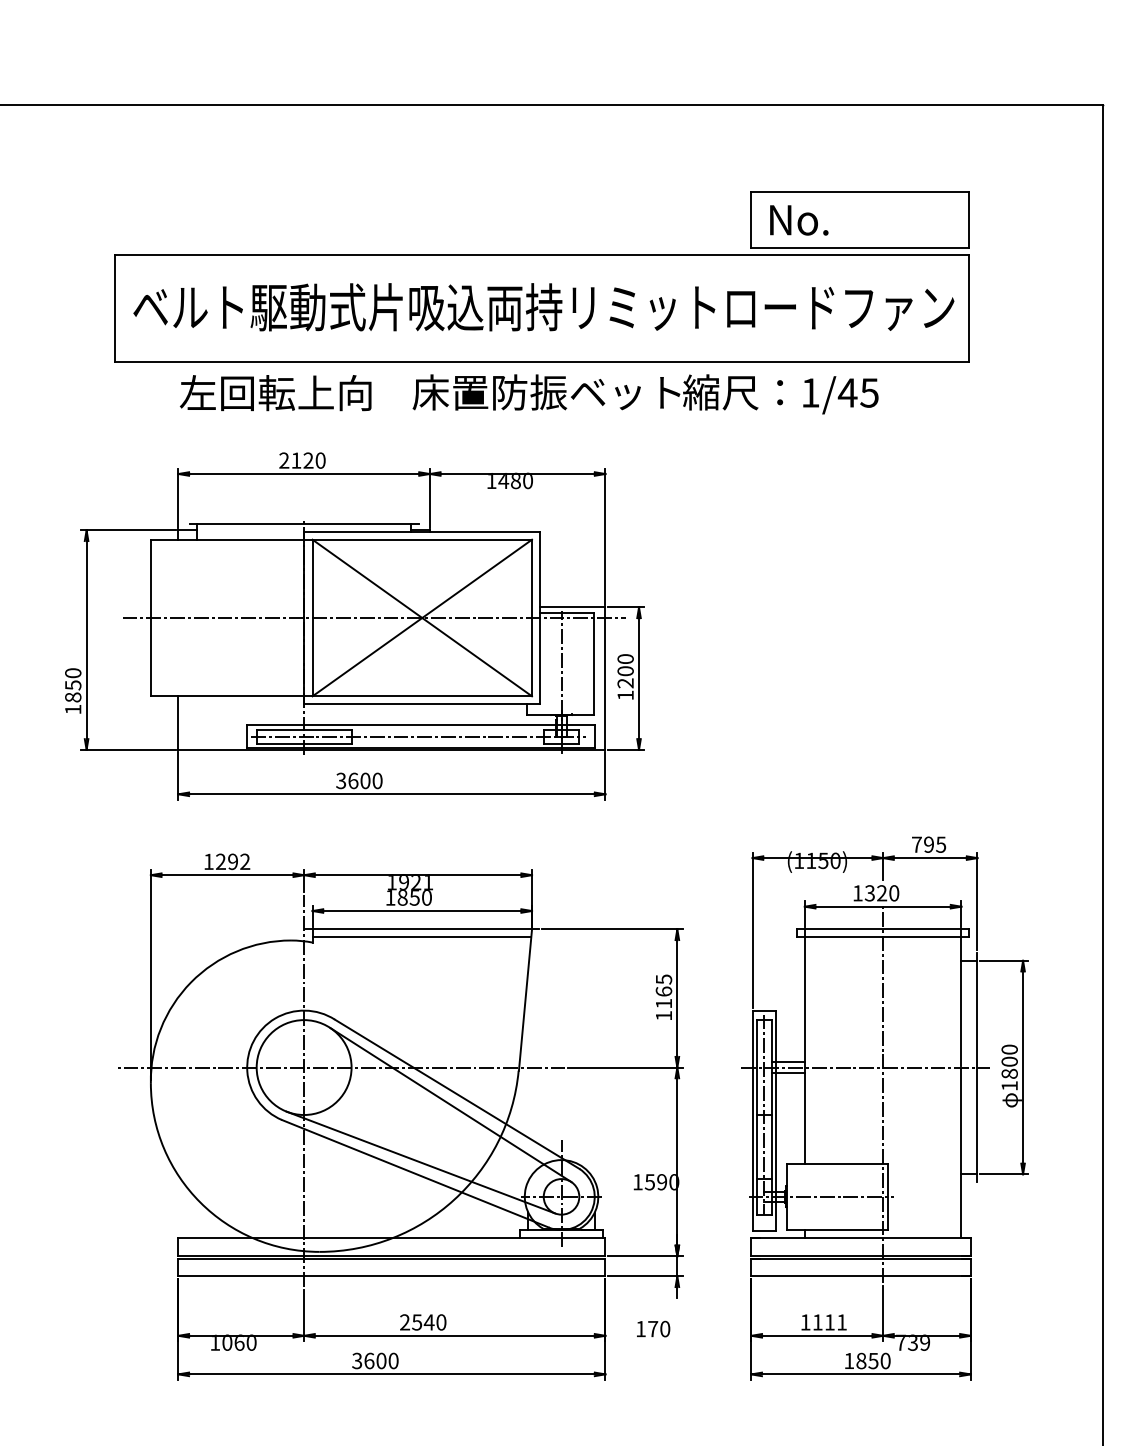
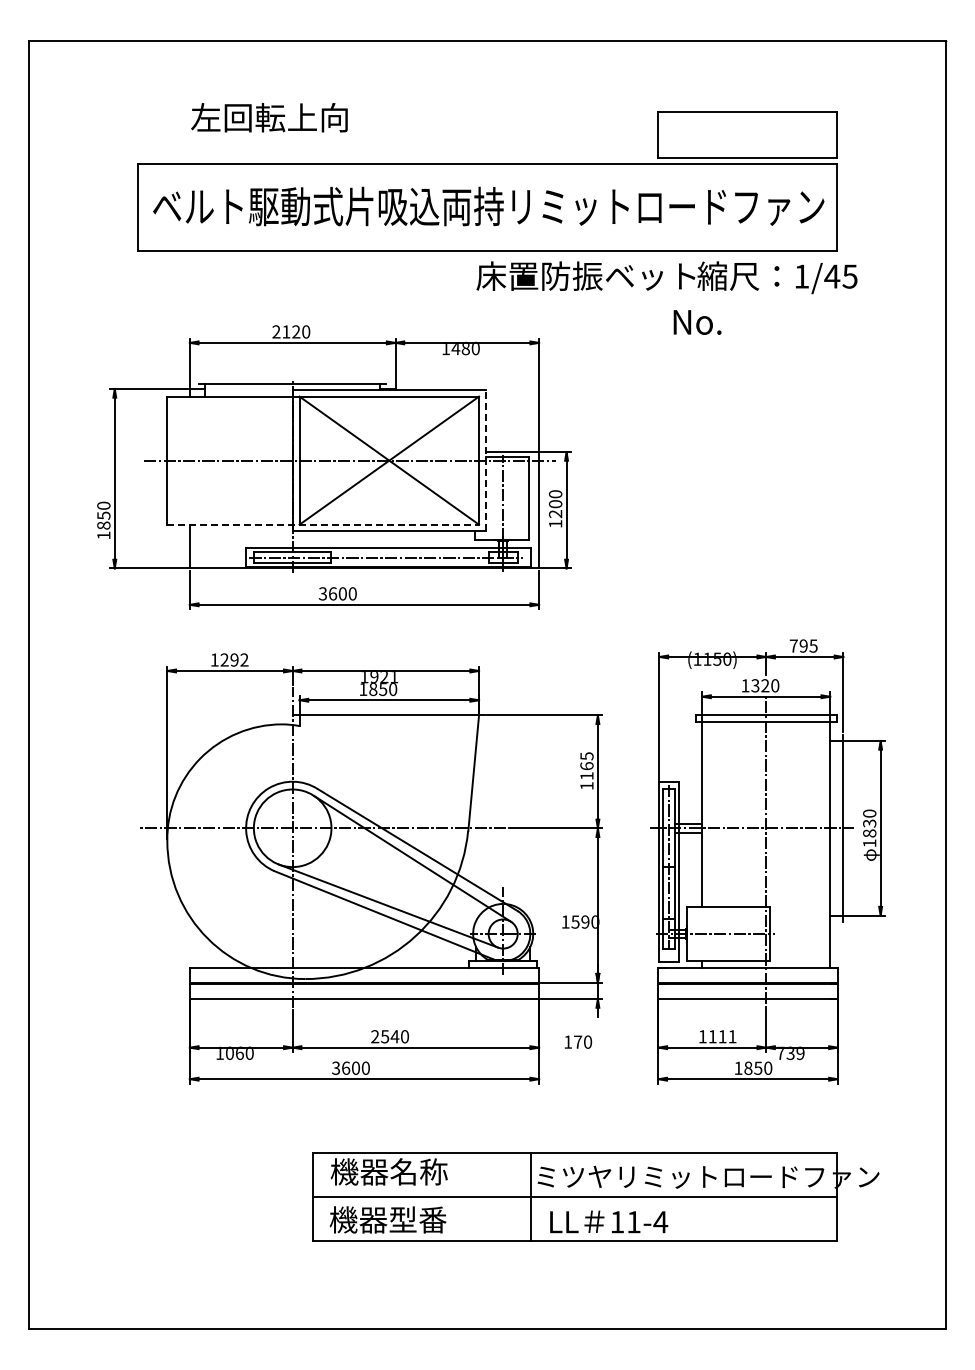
text: (799, 220) -> (697, 322), moved
text: (275, 392) -> (269, 117), moved
text: (645, 394) -> (666, 277), moved
line: (539, 617) -> (485, 460), solid -> dashed
line: (341, 696) -> (323, 524), solid -> dashed
line: (421, 936) -> (388, 721), removed
text: (1009, 1061) -> (869, 823), 1800 -> 1830

